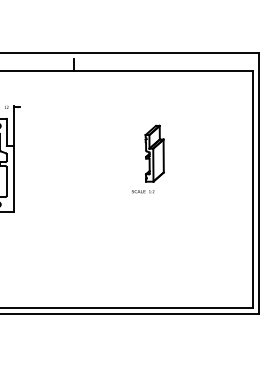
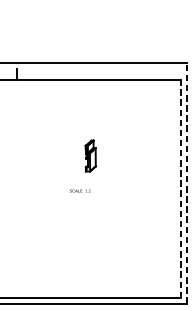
part: (154, 153) -> (90, 155), size x0.6
line: (259, 183) -> (187, 183), solid -> dashed
line: (252, 189) -> (180, 189), solid -> dashed

